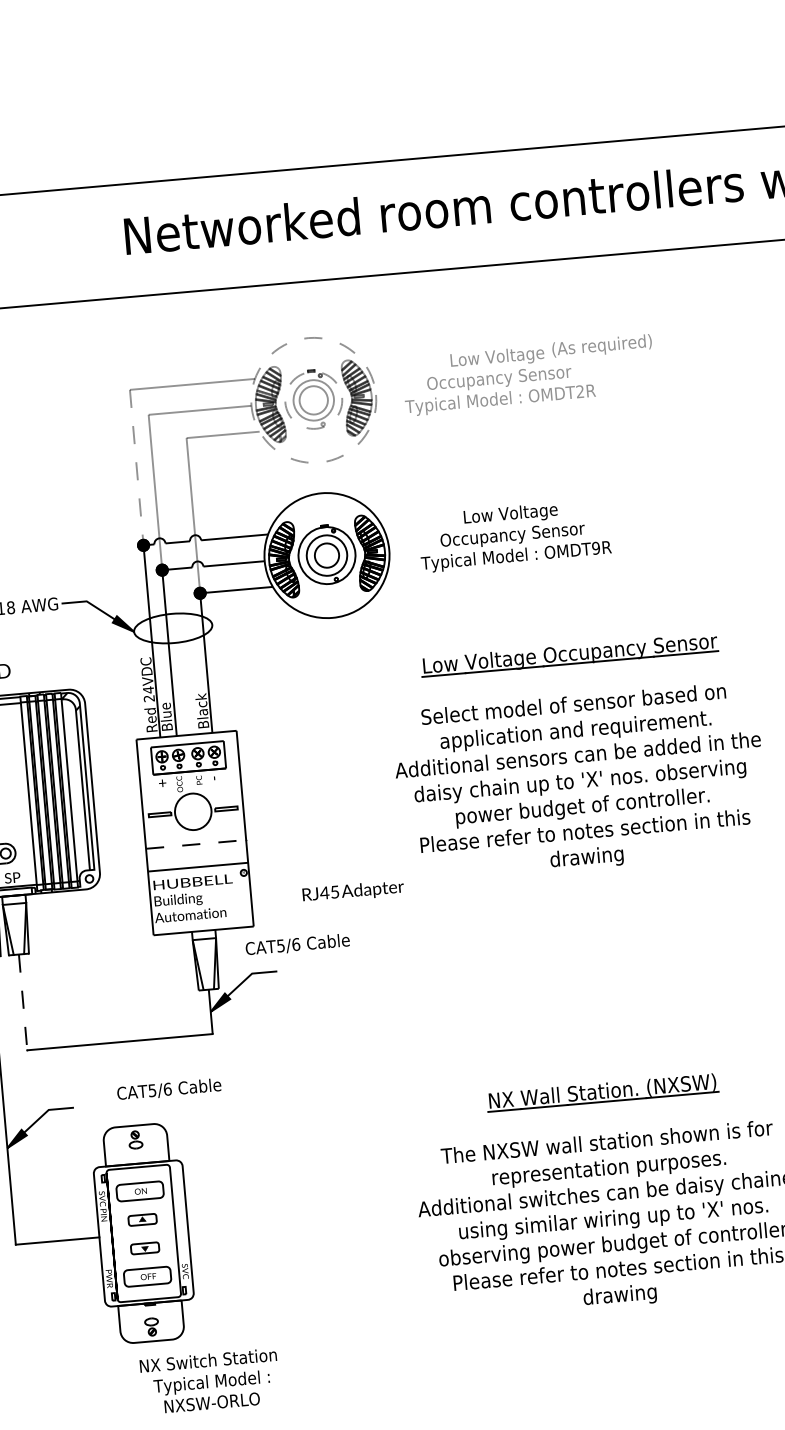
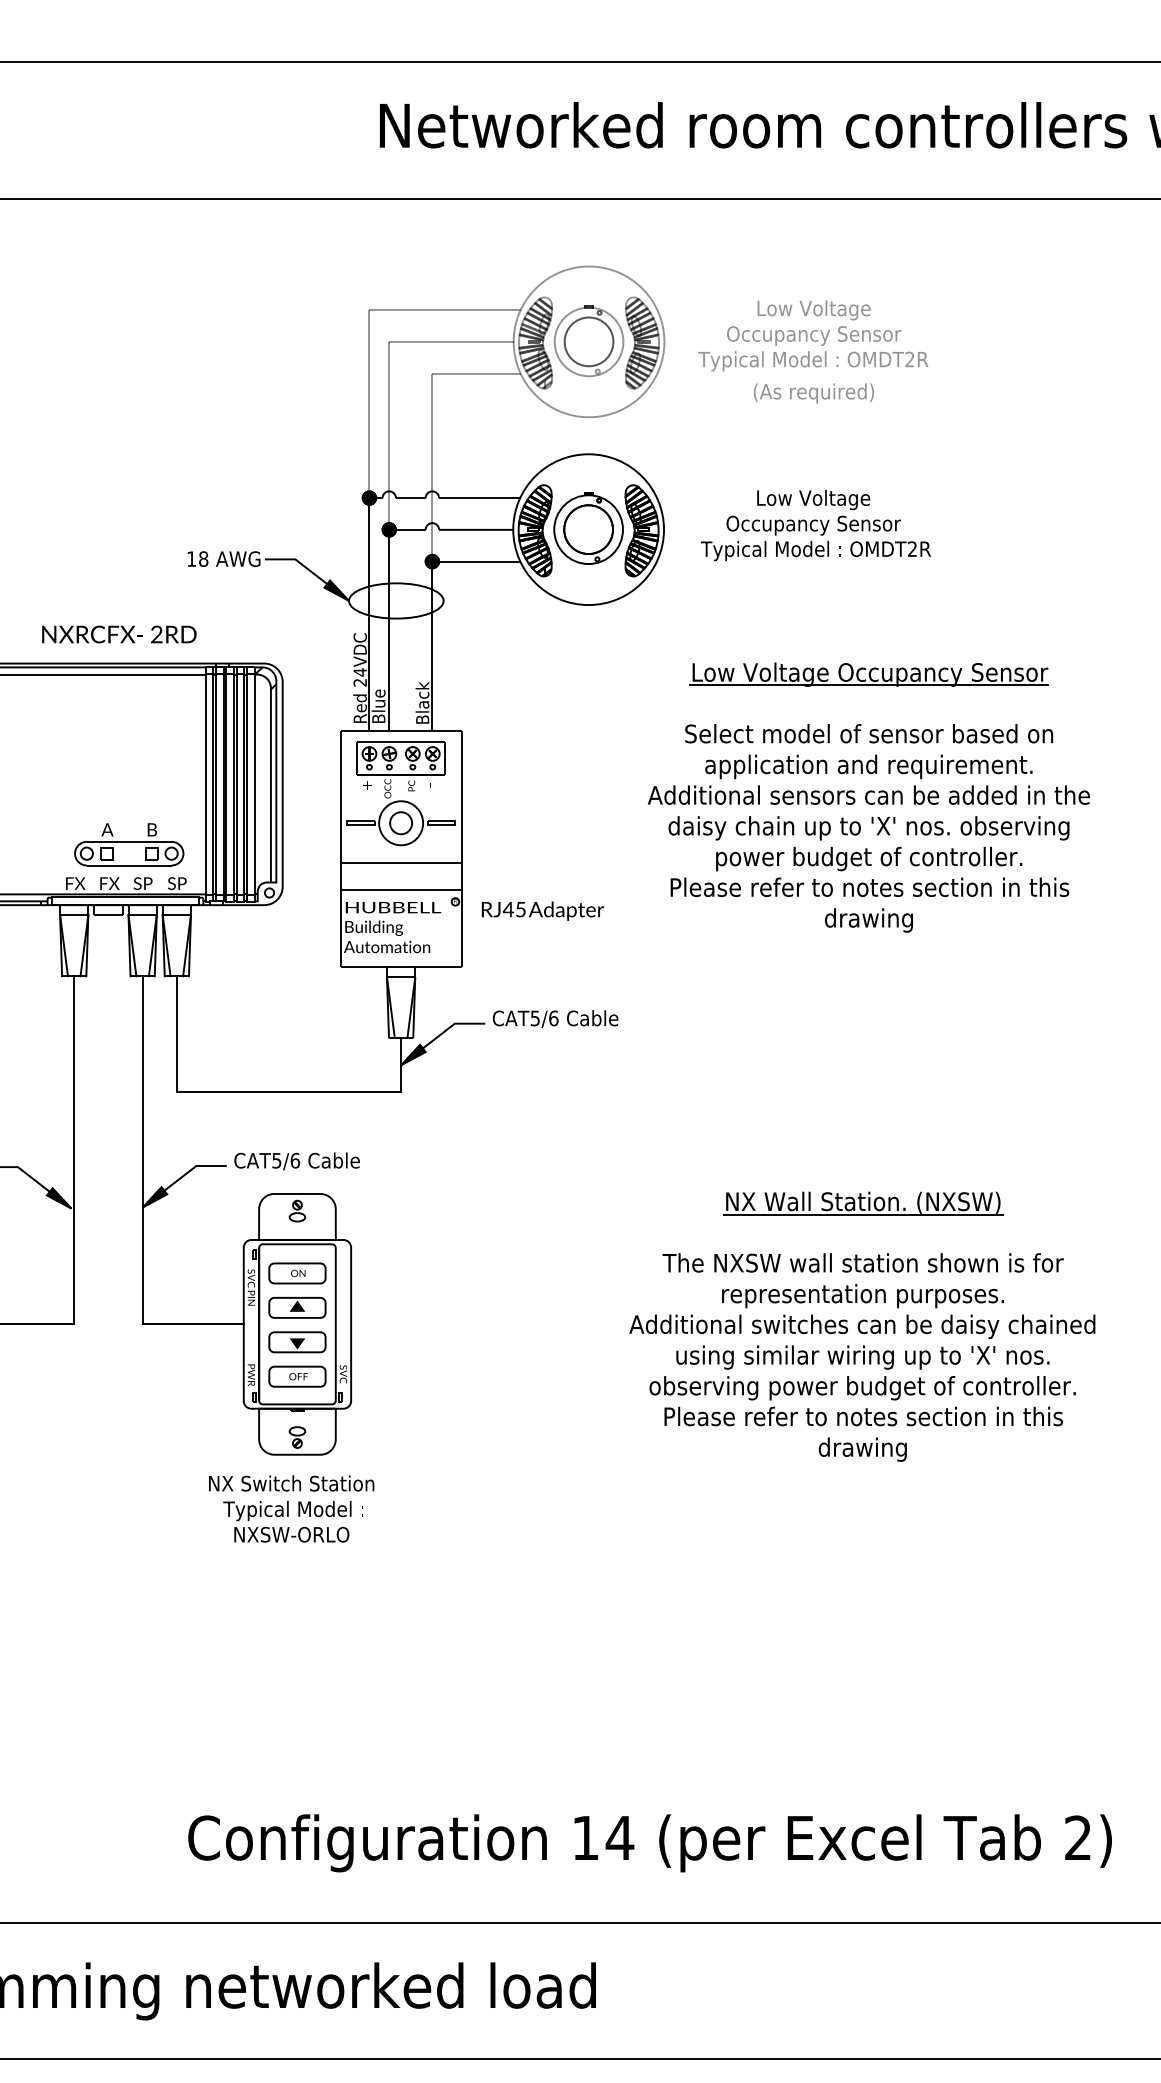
text: (601, 346) -> (813, 393), moved
circle: (313, 400) -> (588, 341), dashed -> solid
circle: (313, 400) -> (588, 341), dashed -> solid
circle: (313, 400) -> (588, 341), size x1.43
line: (136, 467) -> (369, 404), dashed -> solid
text: (596, 548) -> (912, 549), OMDT9R -> OMDT2R
circle: (326, 555) -> (588, 529), size x1.67
circle: (192, 812) -> (400, 823), added
line: (197, 844) -> (402, 862), dashed -> solid
text: (352, 891) -> (542, 910), moved
text: (297, 944) -> (555, 1018), moved
line: (22, 1003) -> (176, 1035), dashed -> solid
text: (168, 1089) -> (296, 1161), moved
part: (142, 1219) -> (297, 1307), size x1.67
part: (145, 1248) -> (297, 1342), size x1.67
text: (210, 1381) -> (291, 1508), moved

